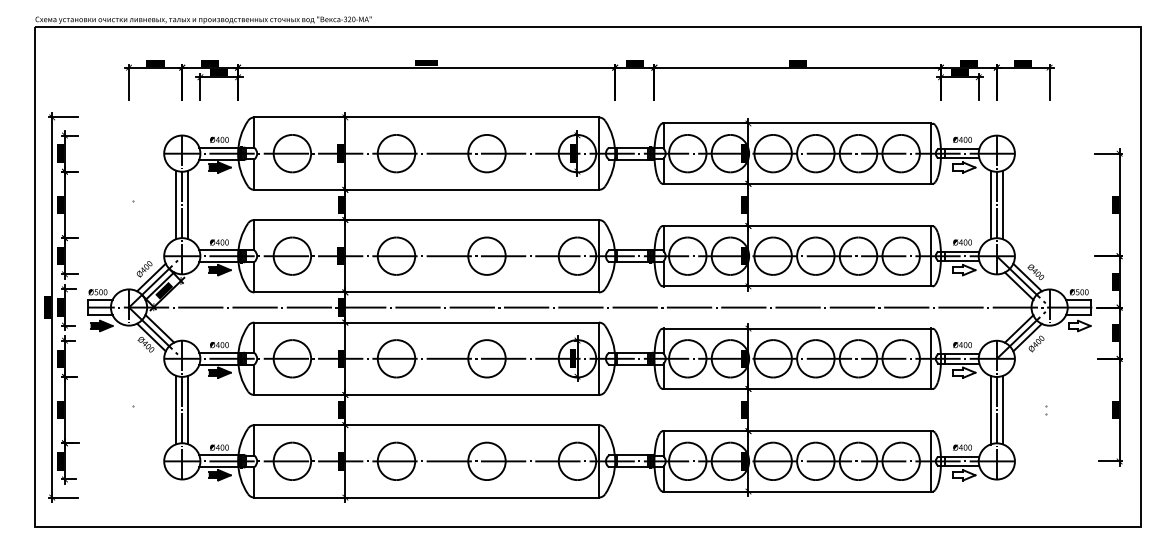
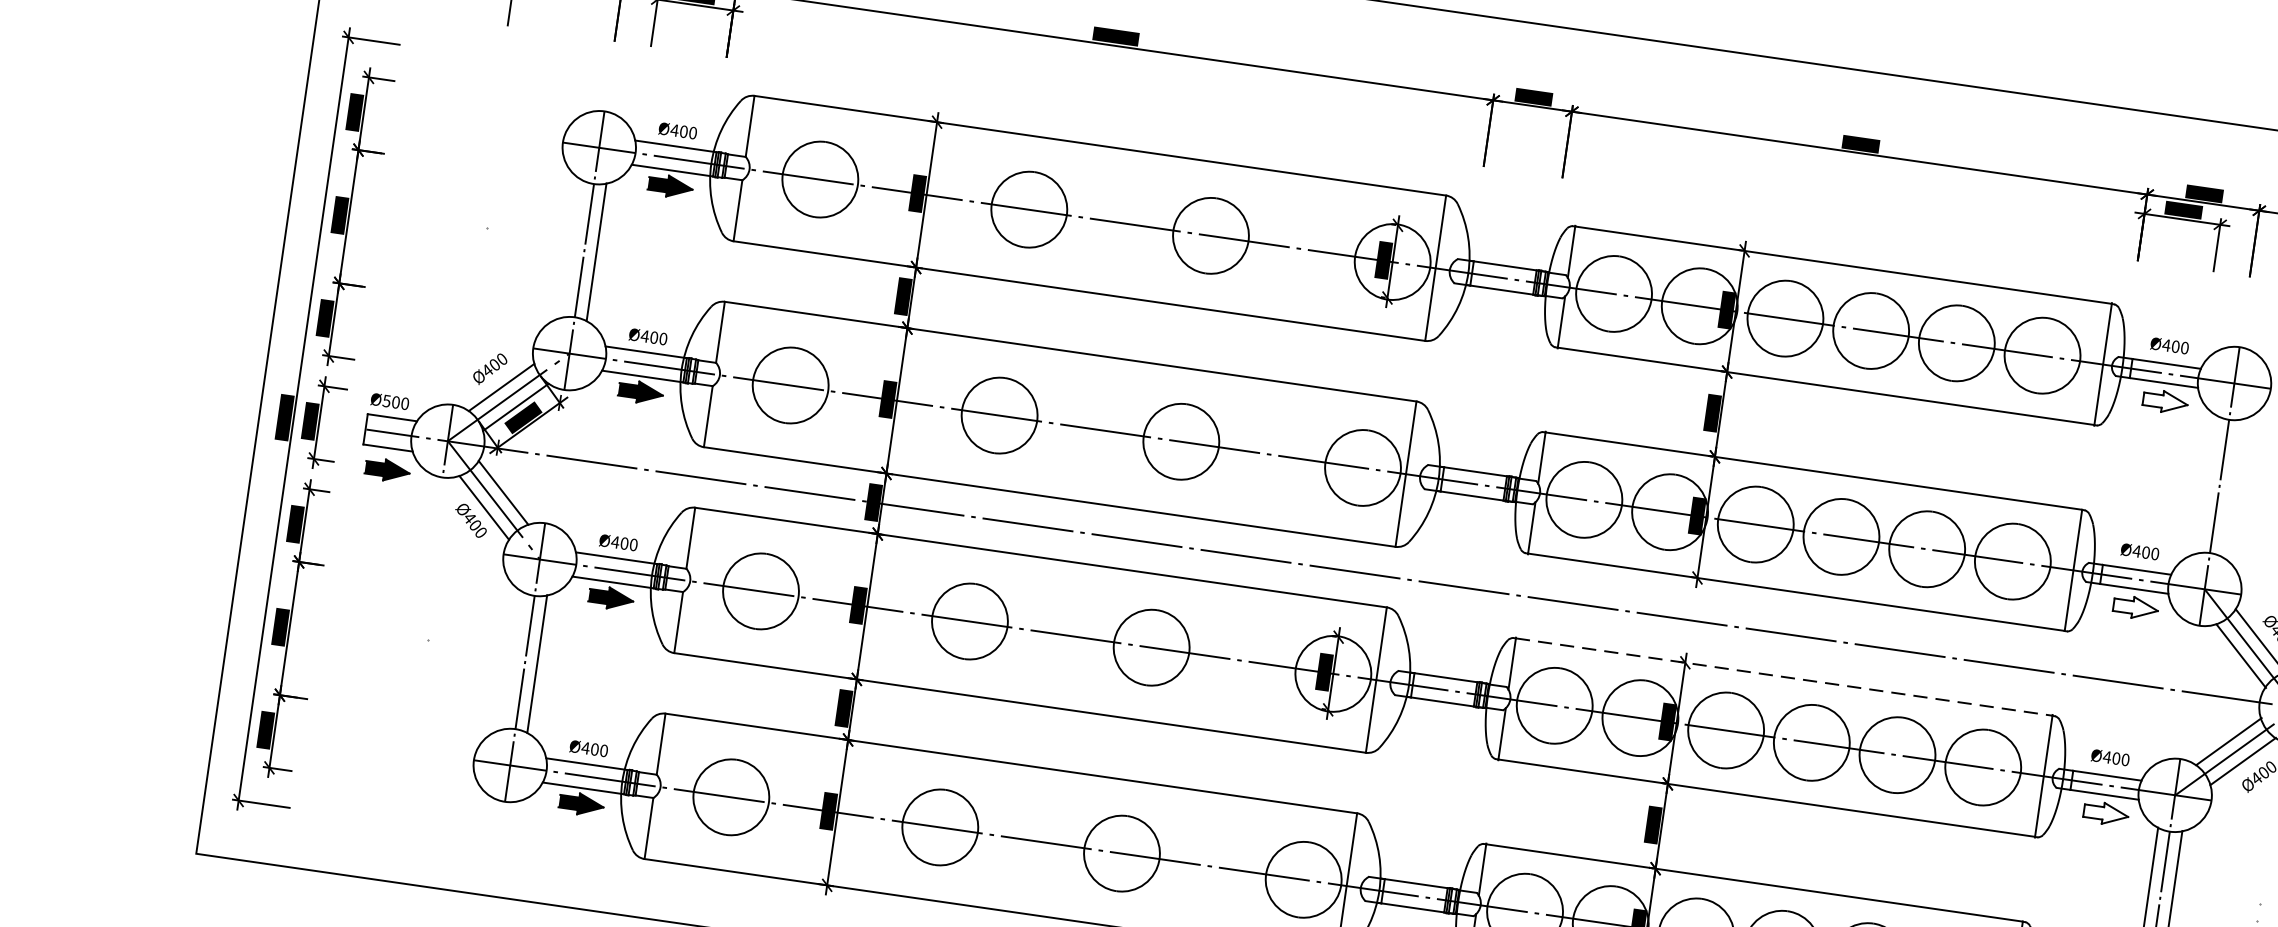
line: (176, 204) -> (572, 248), removed
line: (990, 204) -> (2207, 483), removed
line: (1002, 204) -> (2231, 487), removed
line: (797, 328) -> (1783, 676), solid -> dashed
line: (176, 409) -> (513, 659), removed

